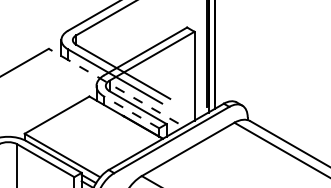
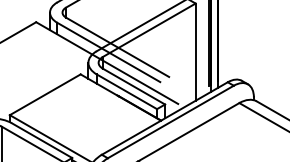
line: (113, 86) -> (107, 63), dashed -> solid
line: (131, 112) -> (126, 91), dashed -> solid

